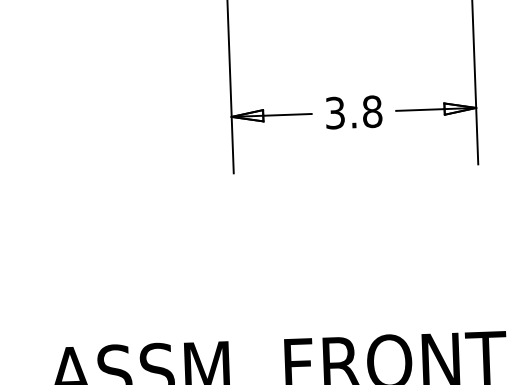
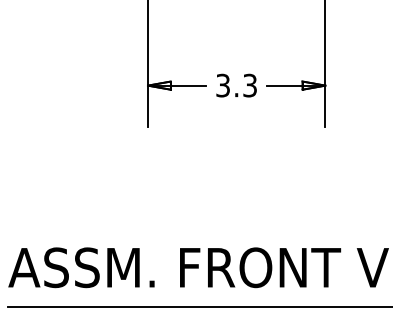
text: (372, 111) -> (250, 85), 3.8 -> 3.3

